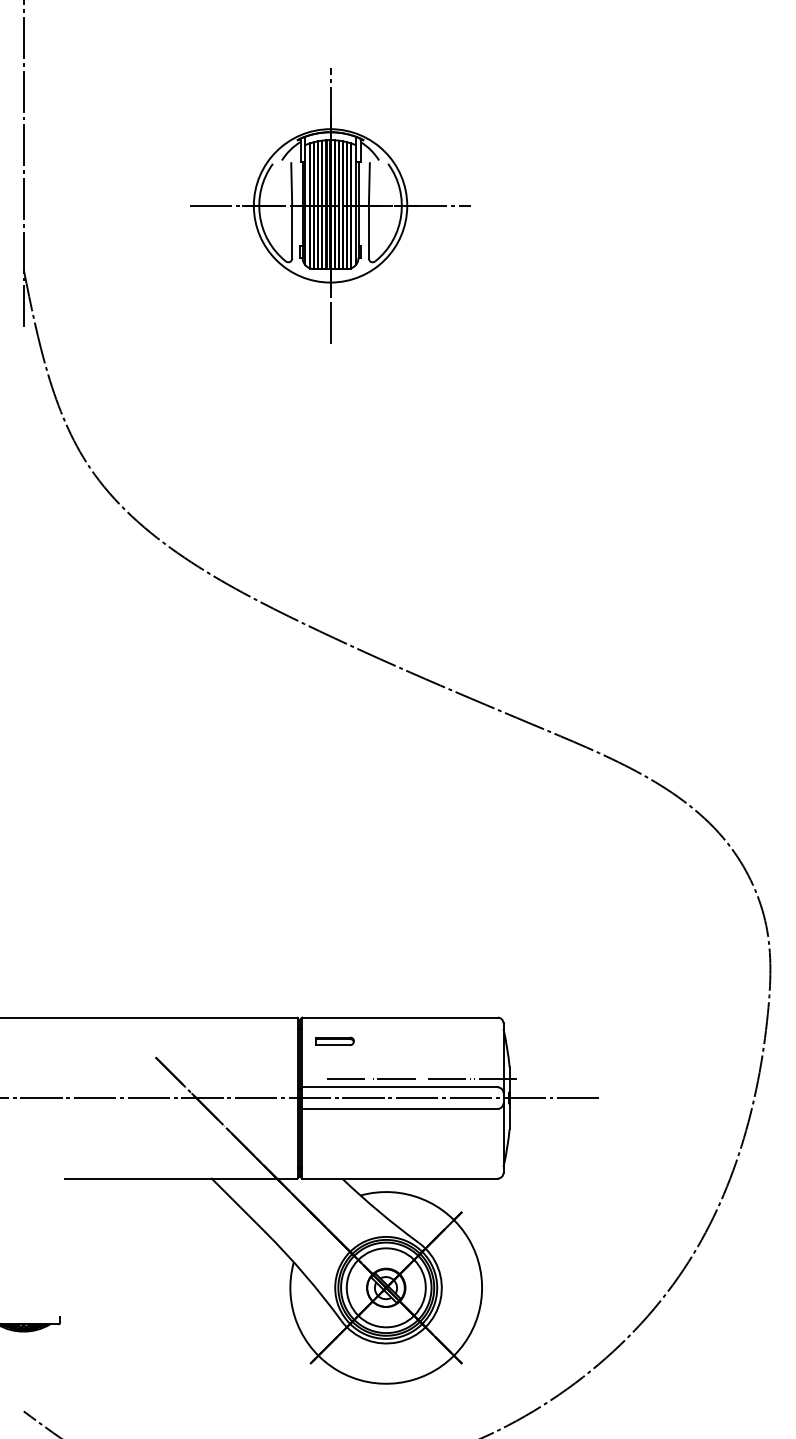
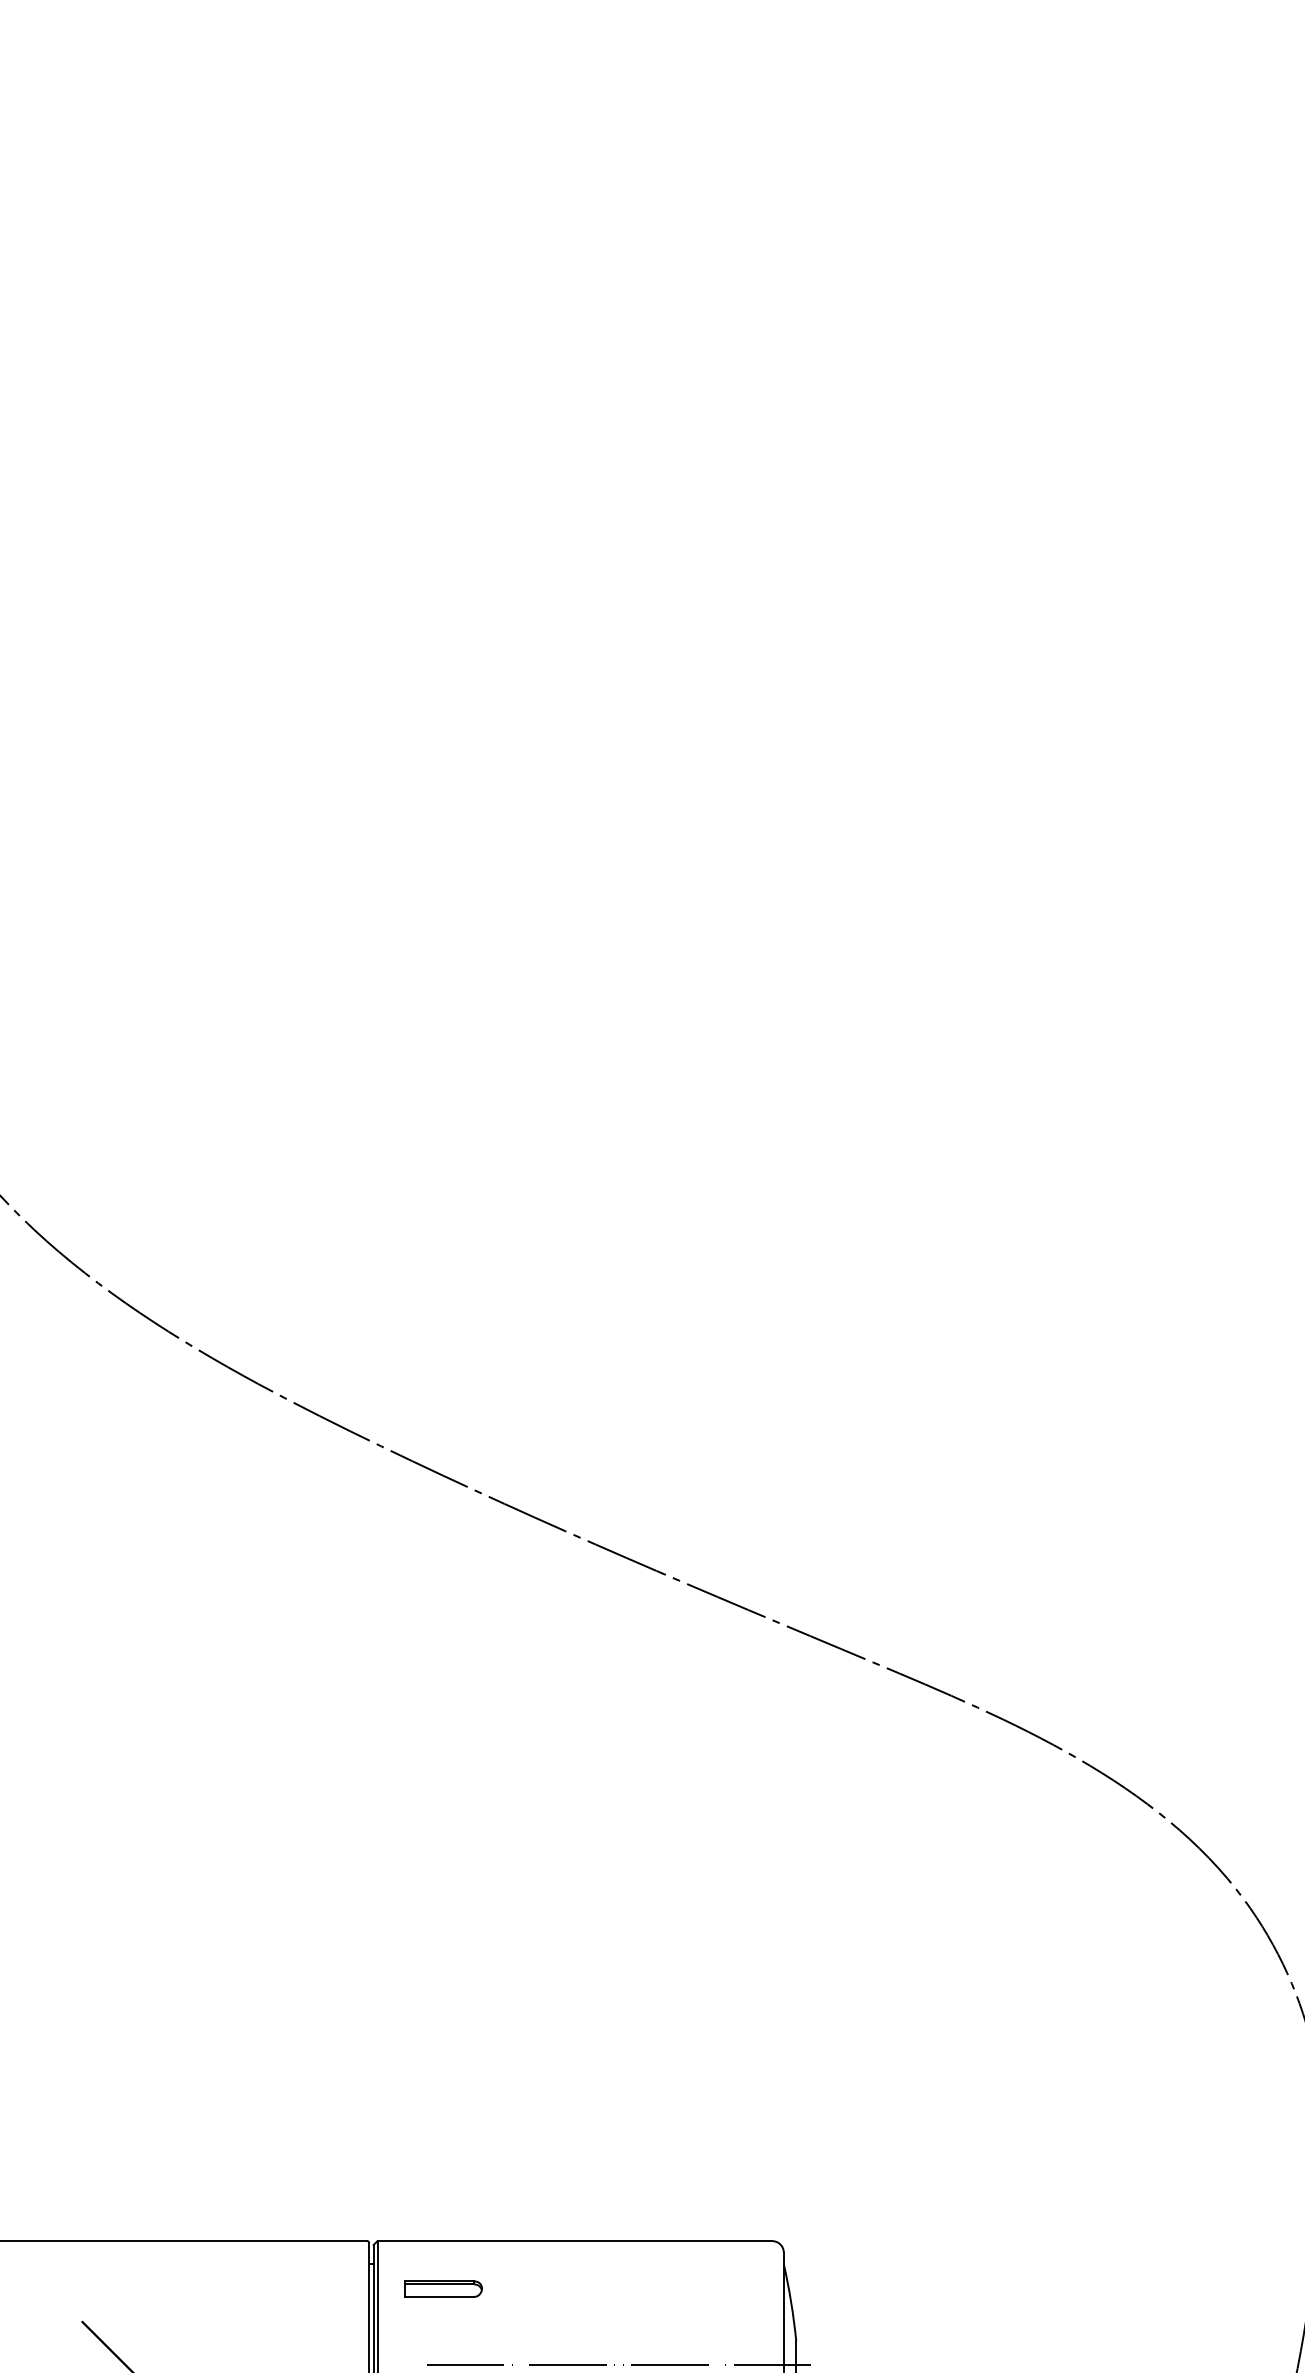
part: (330, 205) -> (434, 602), removed

